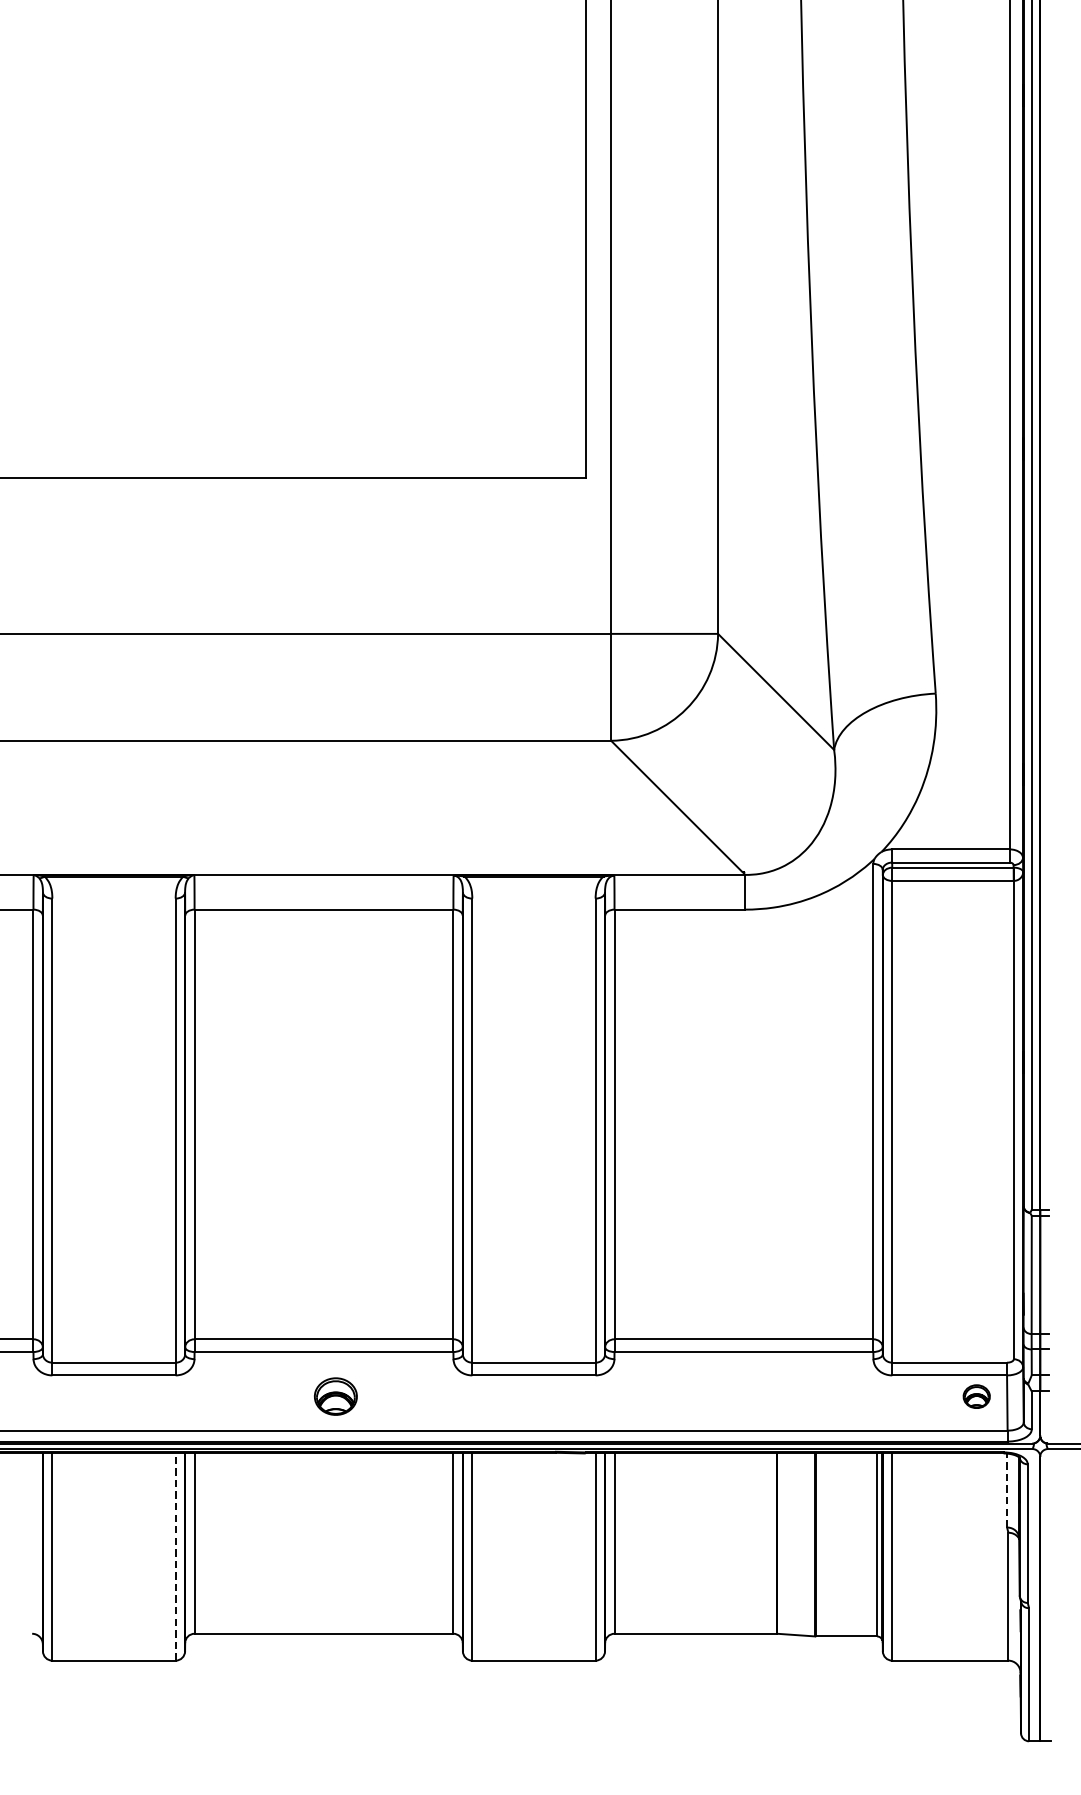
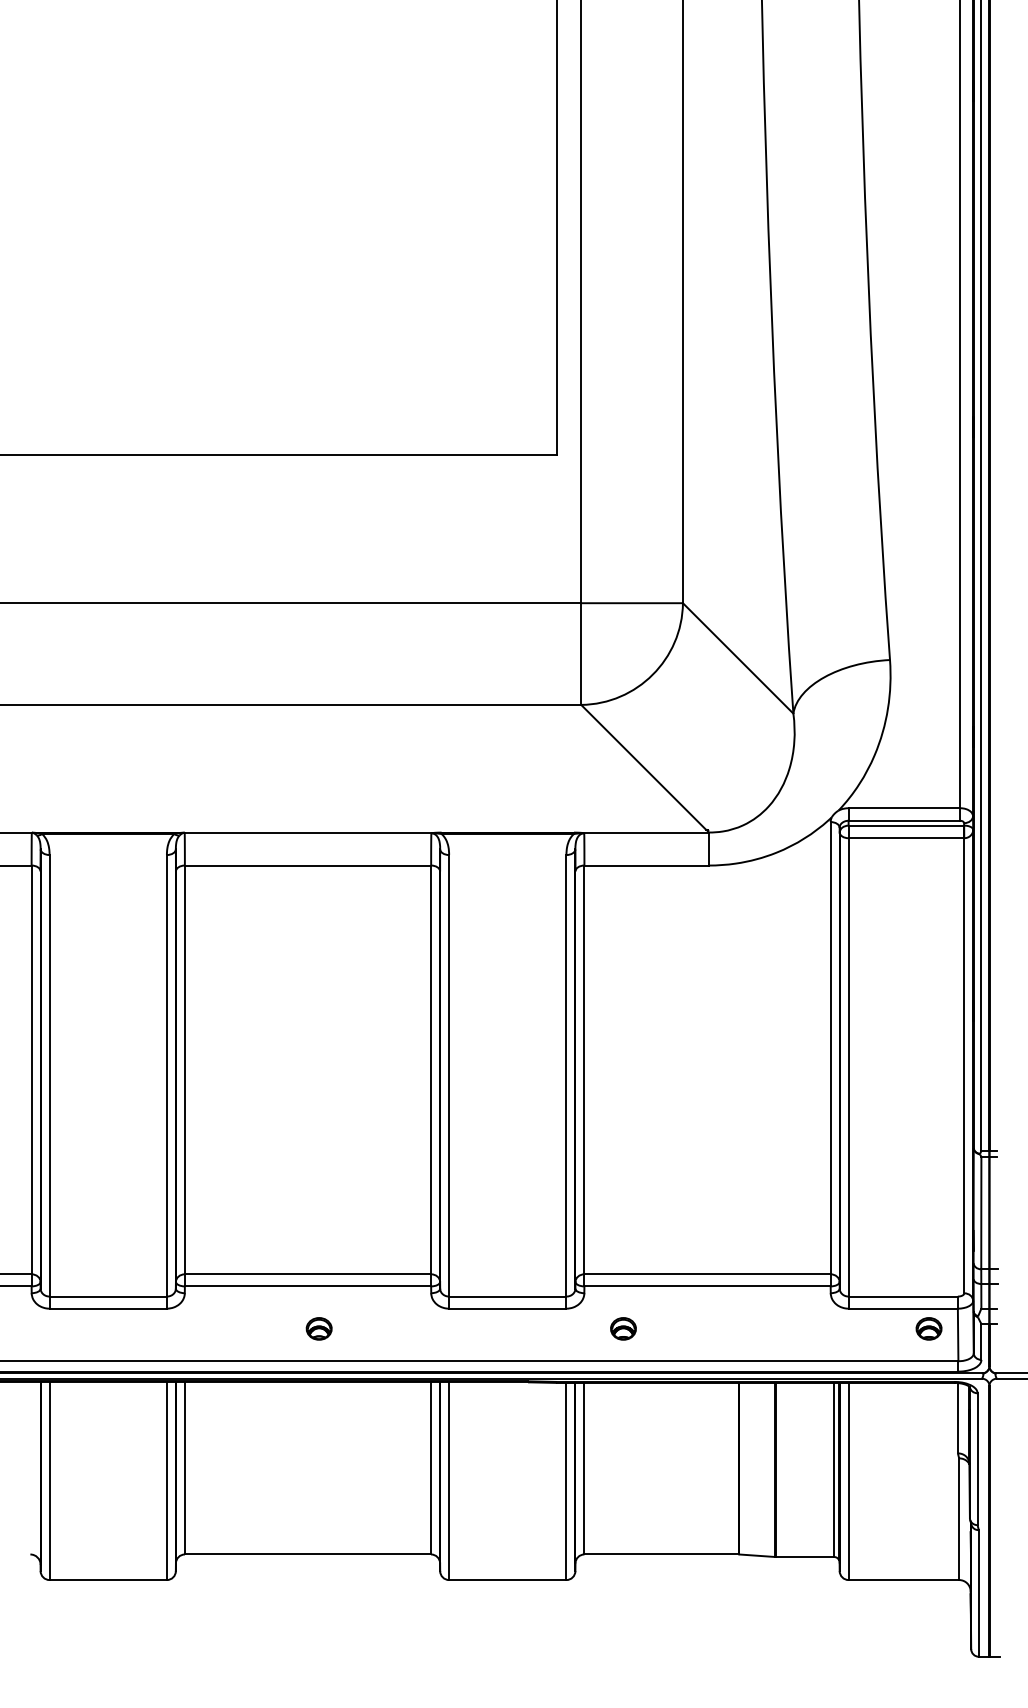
part: (335, 1396) -> (318, 1328), size x0.62
part: (655, 1396) -> (623, 1328), added
line: (1006, 1489) -> (957, 1417), dashed -> solid
line: (175, 1557) -> (166, 1481), dashed -> solid

